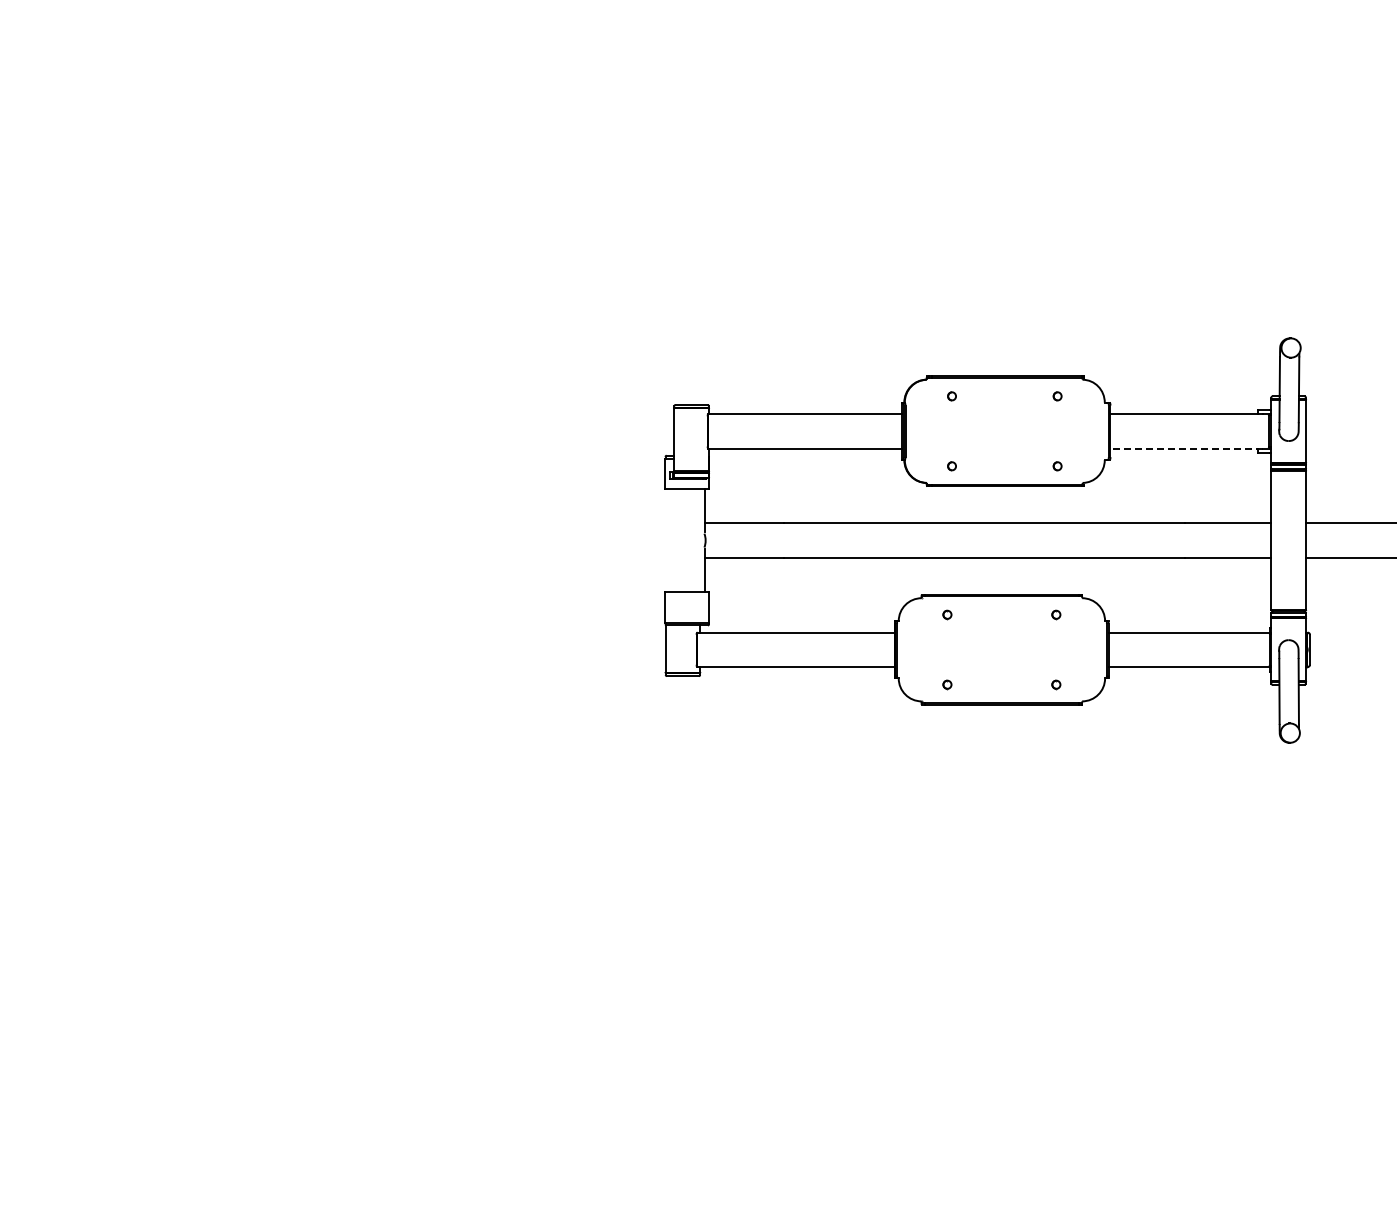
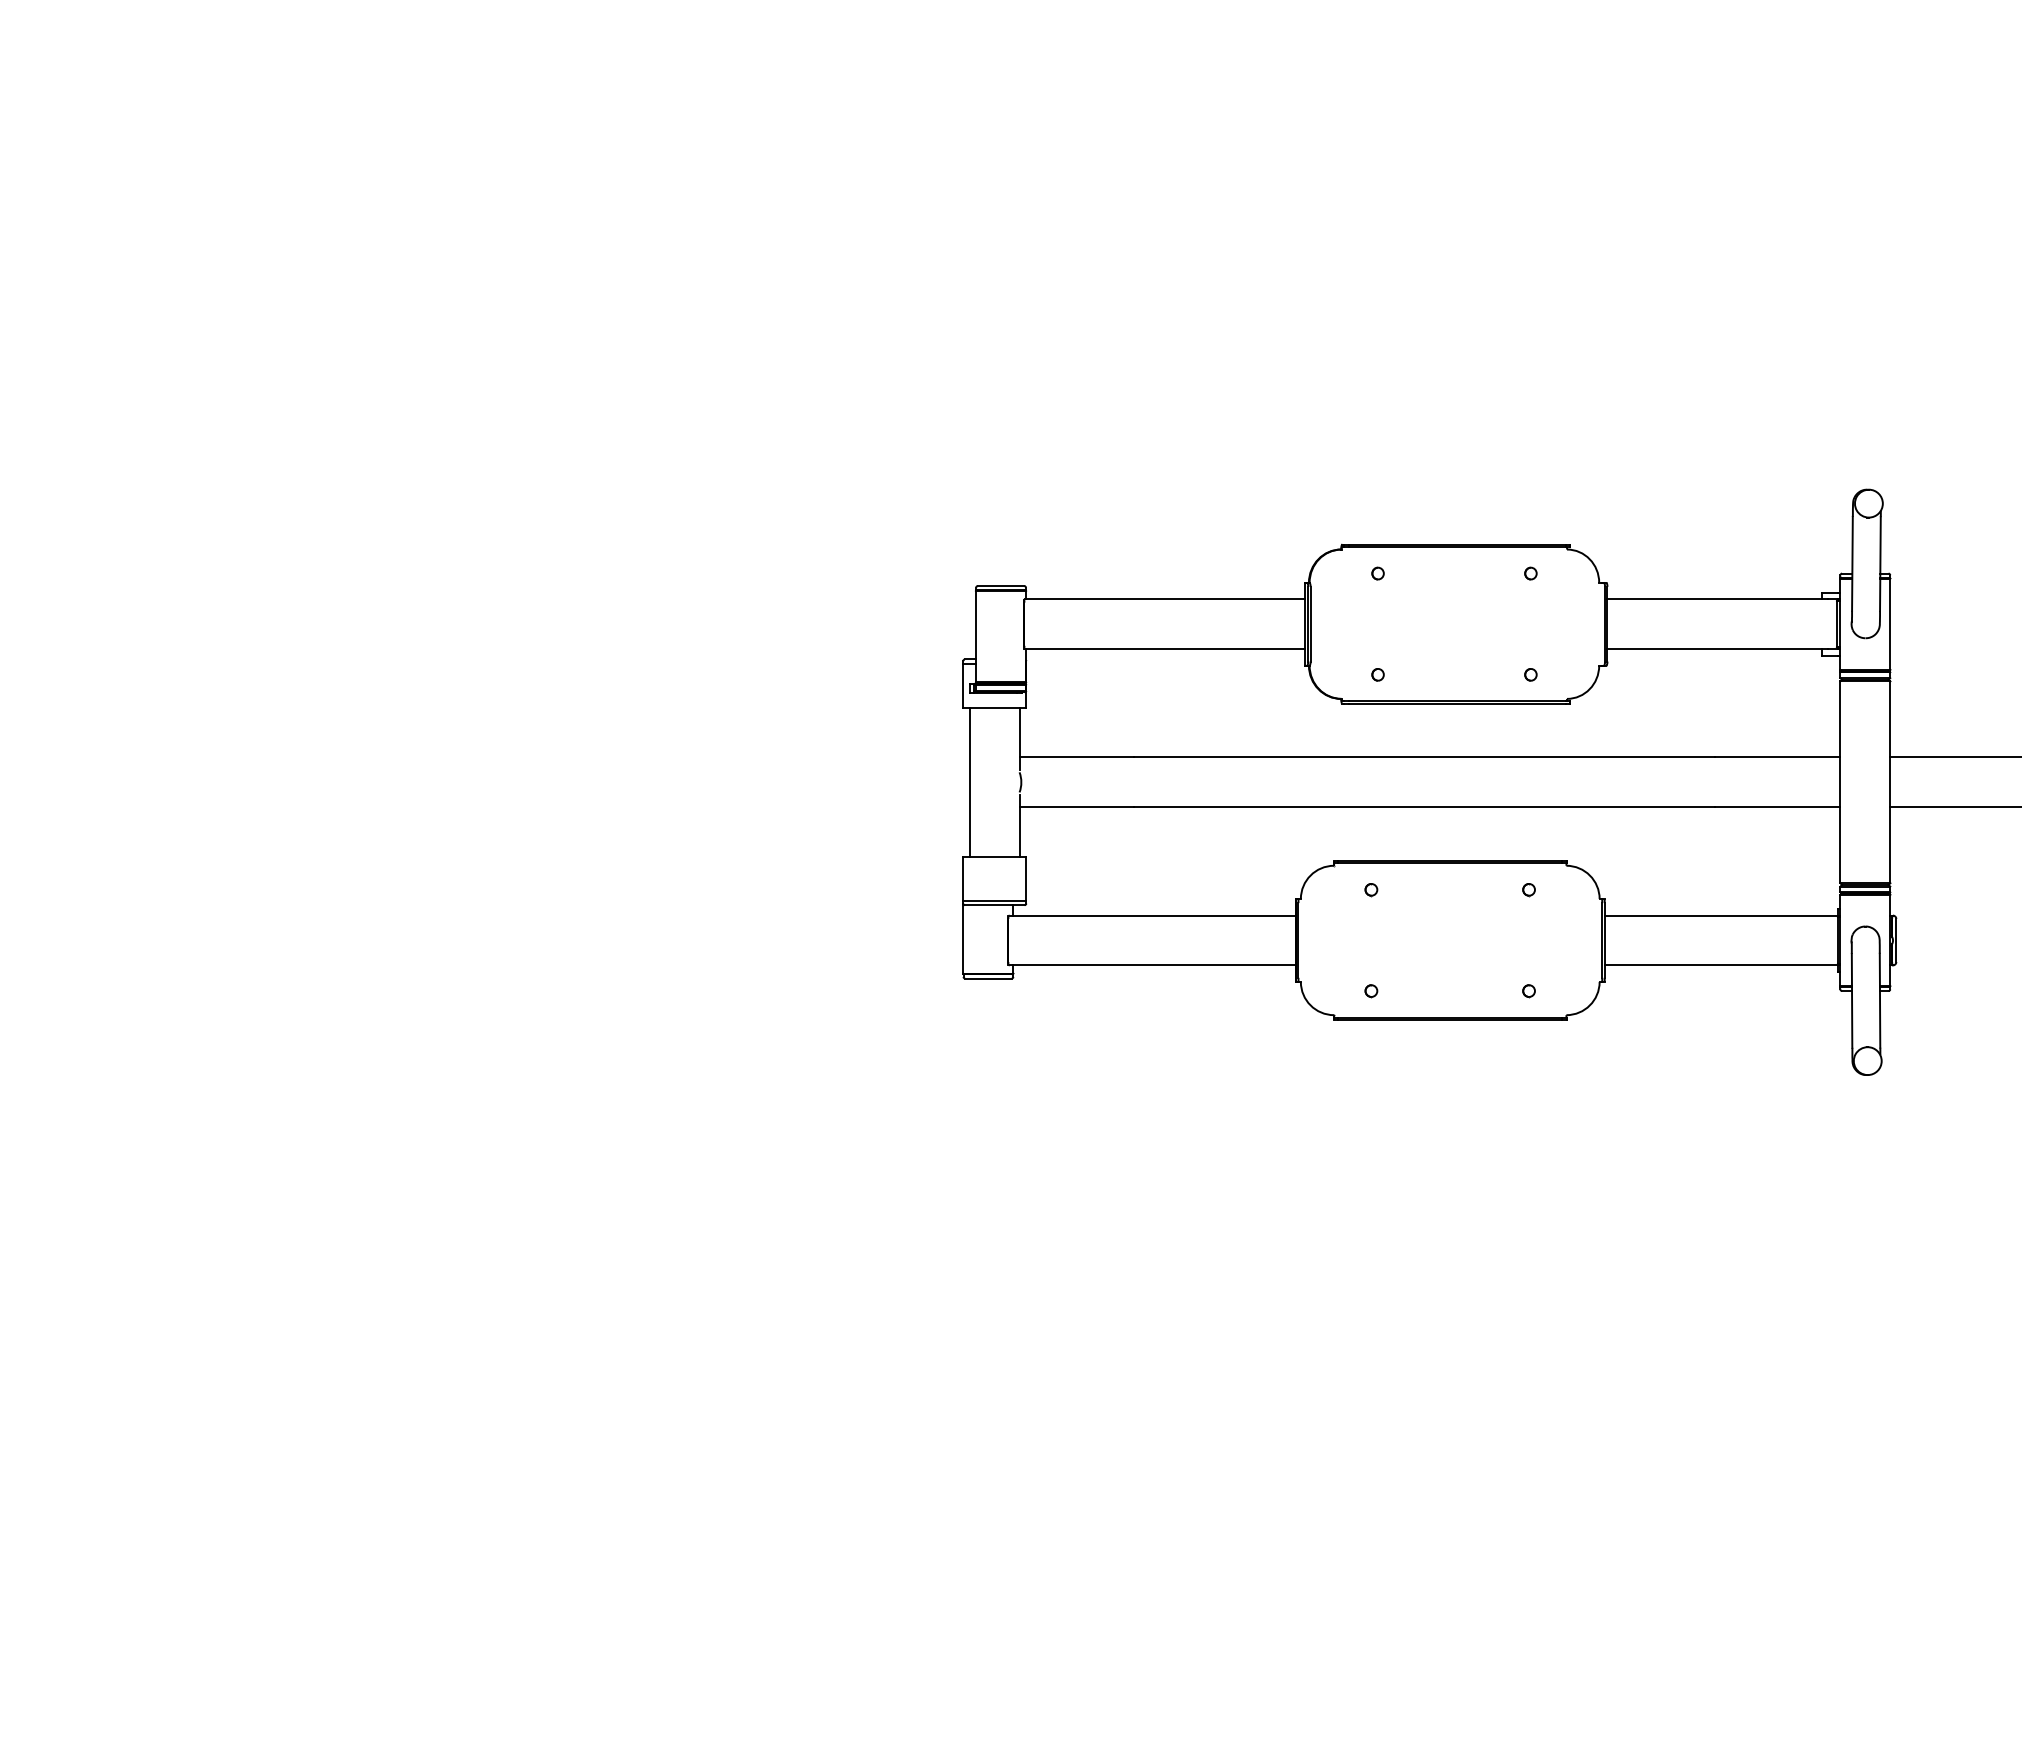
line: (1186, 448) -> (1717, 649), dashed -> solid
line: (669, 540) -> (969, 782), added

